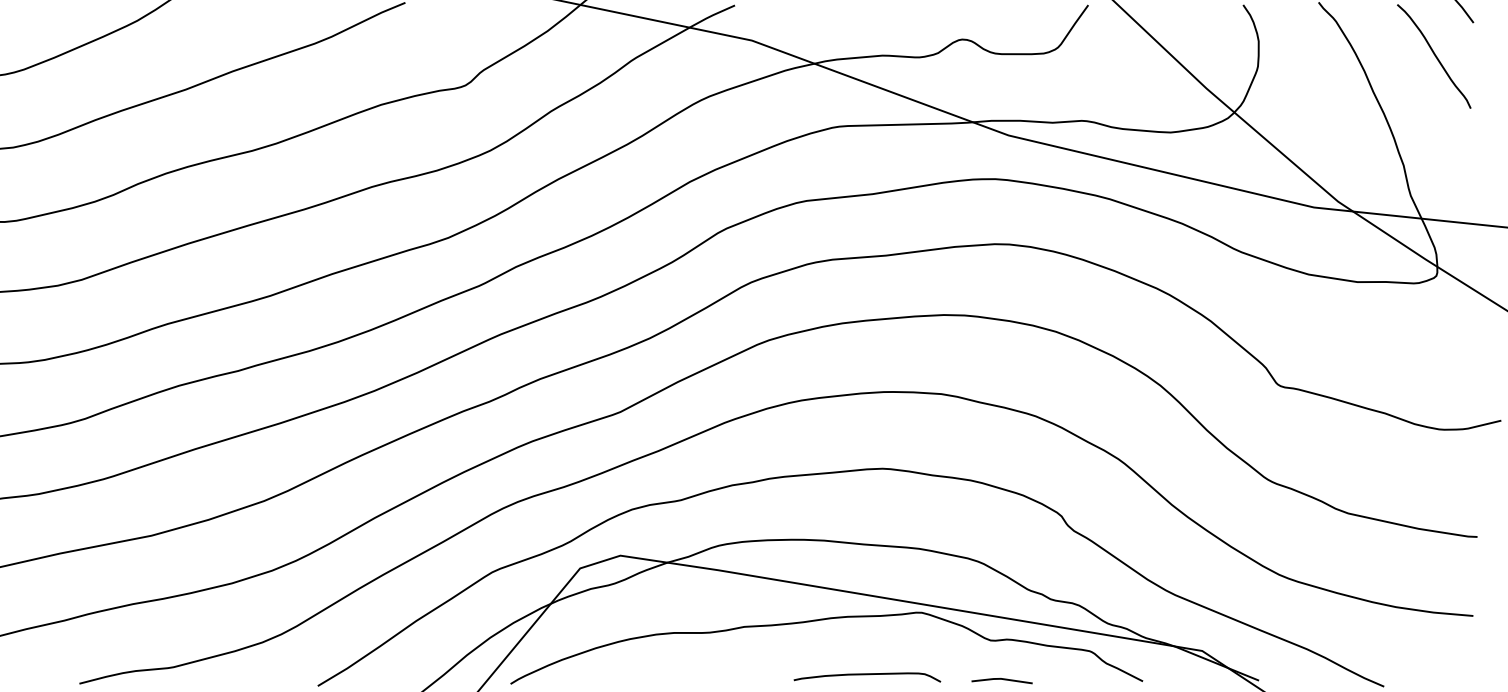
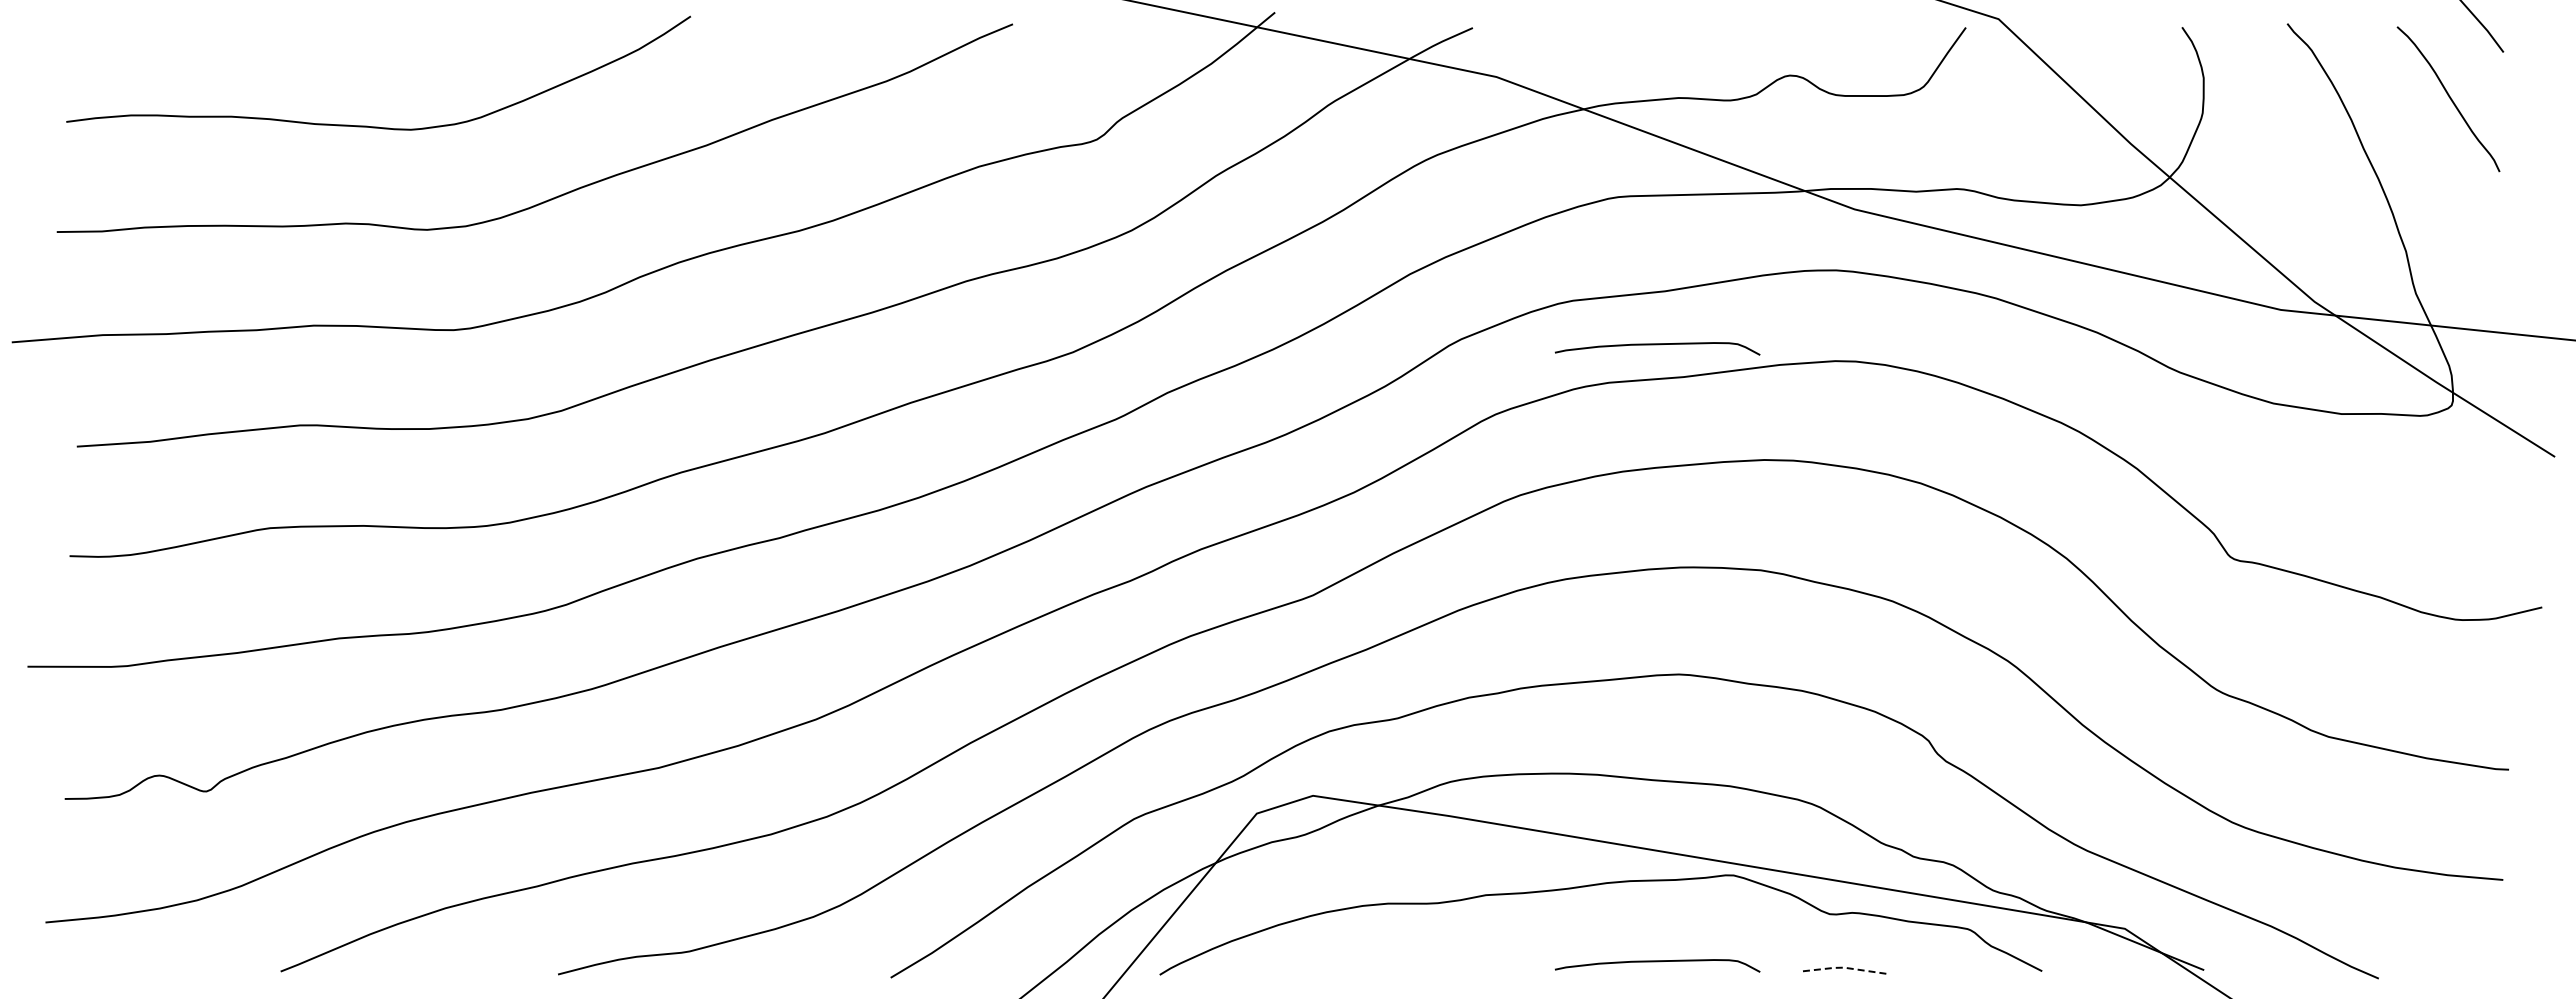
curve: (867, 232) -> (1657, 345), added
line: (1002, 678) -> (1845, 967), solid -> dashed

